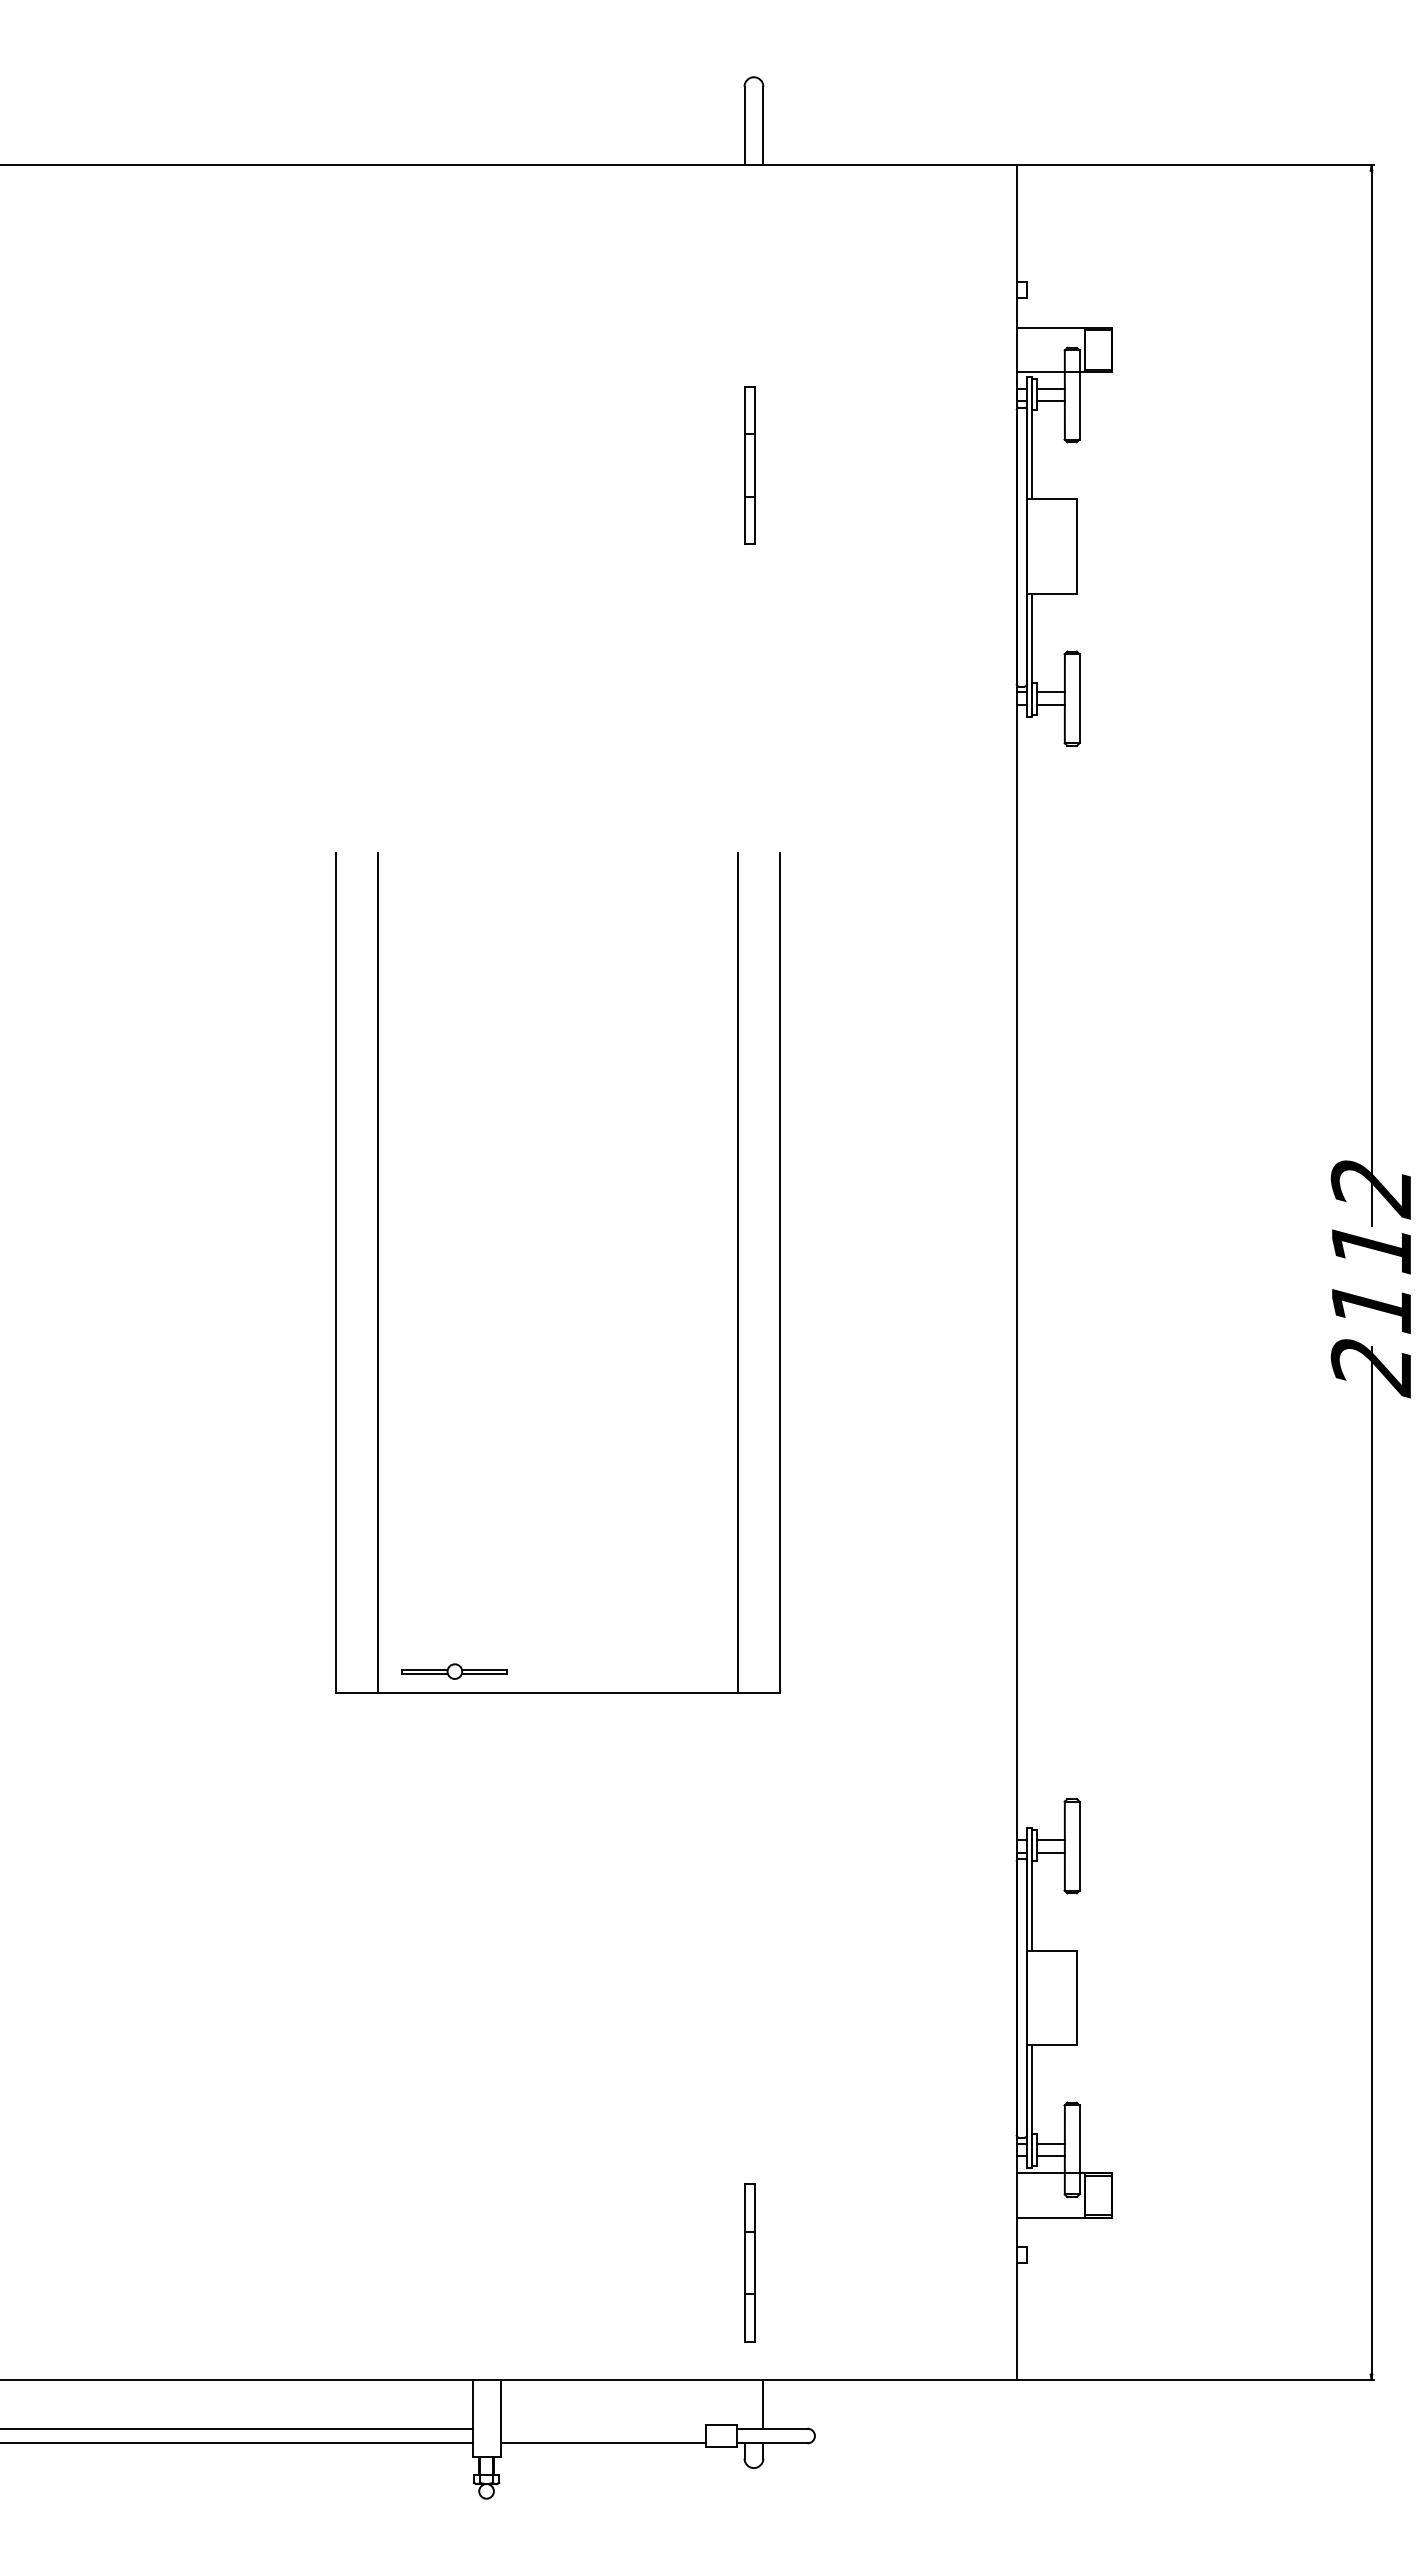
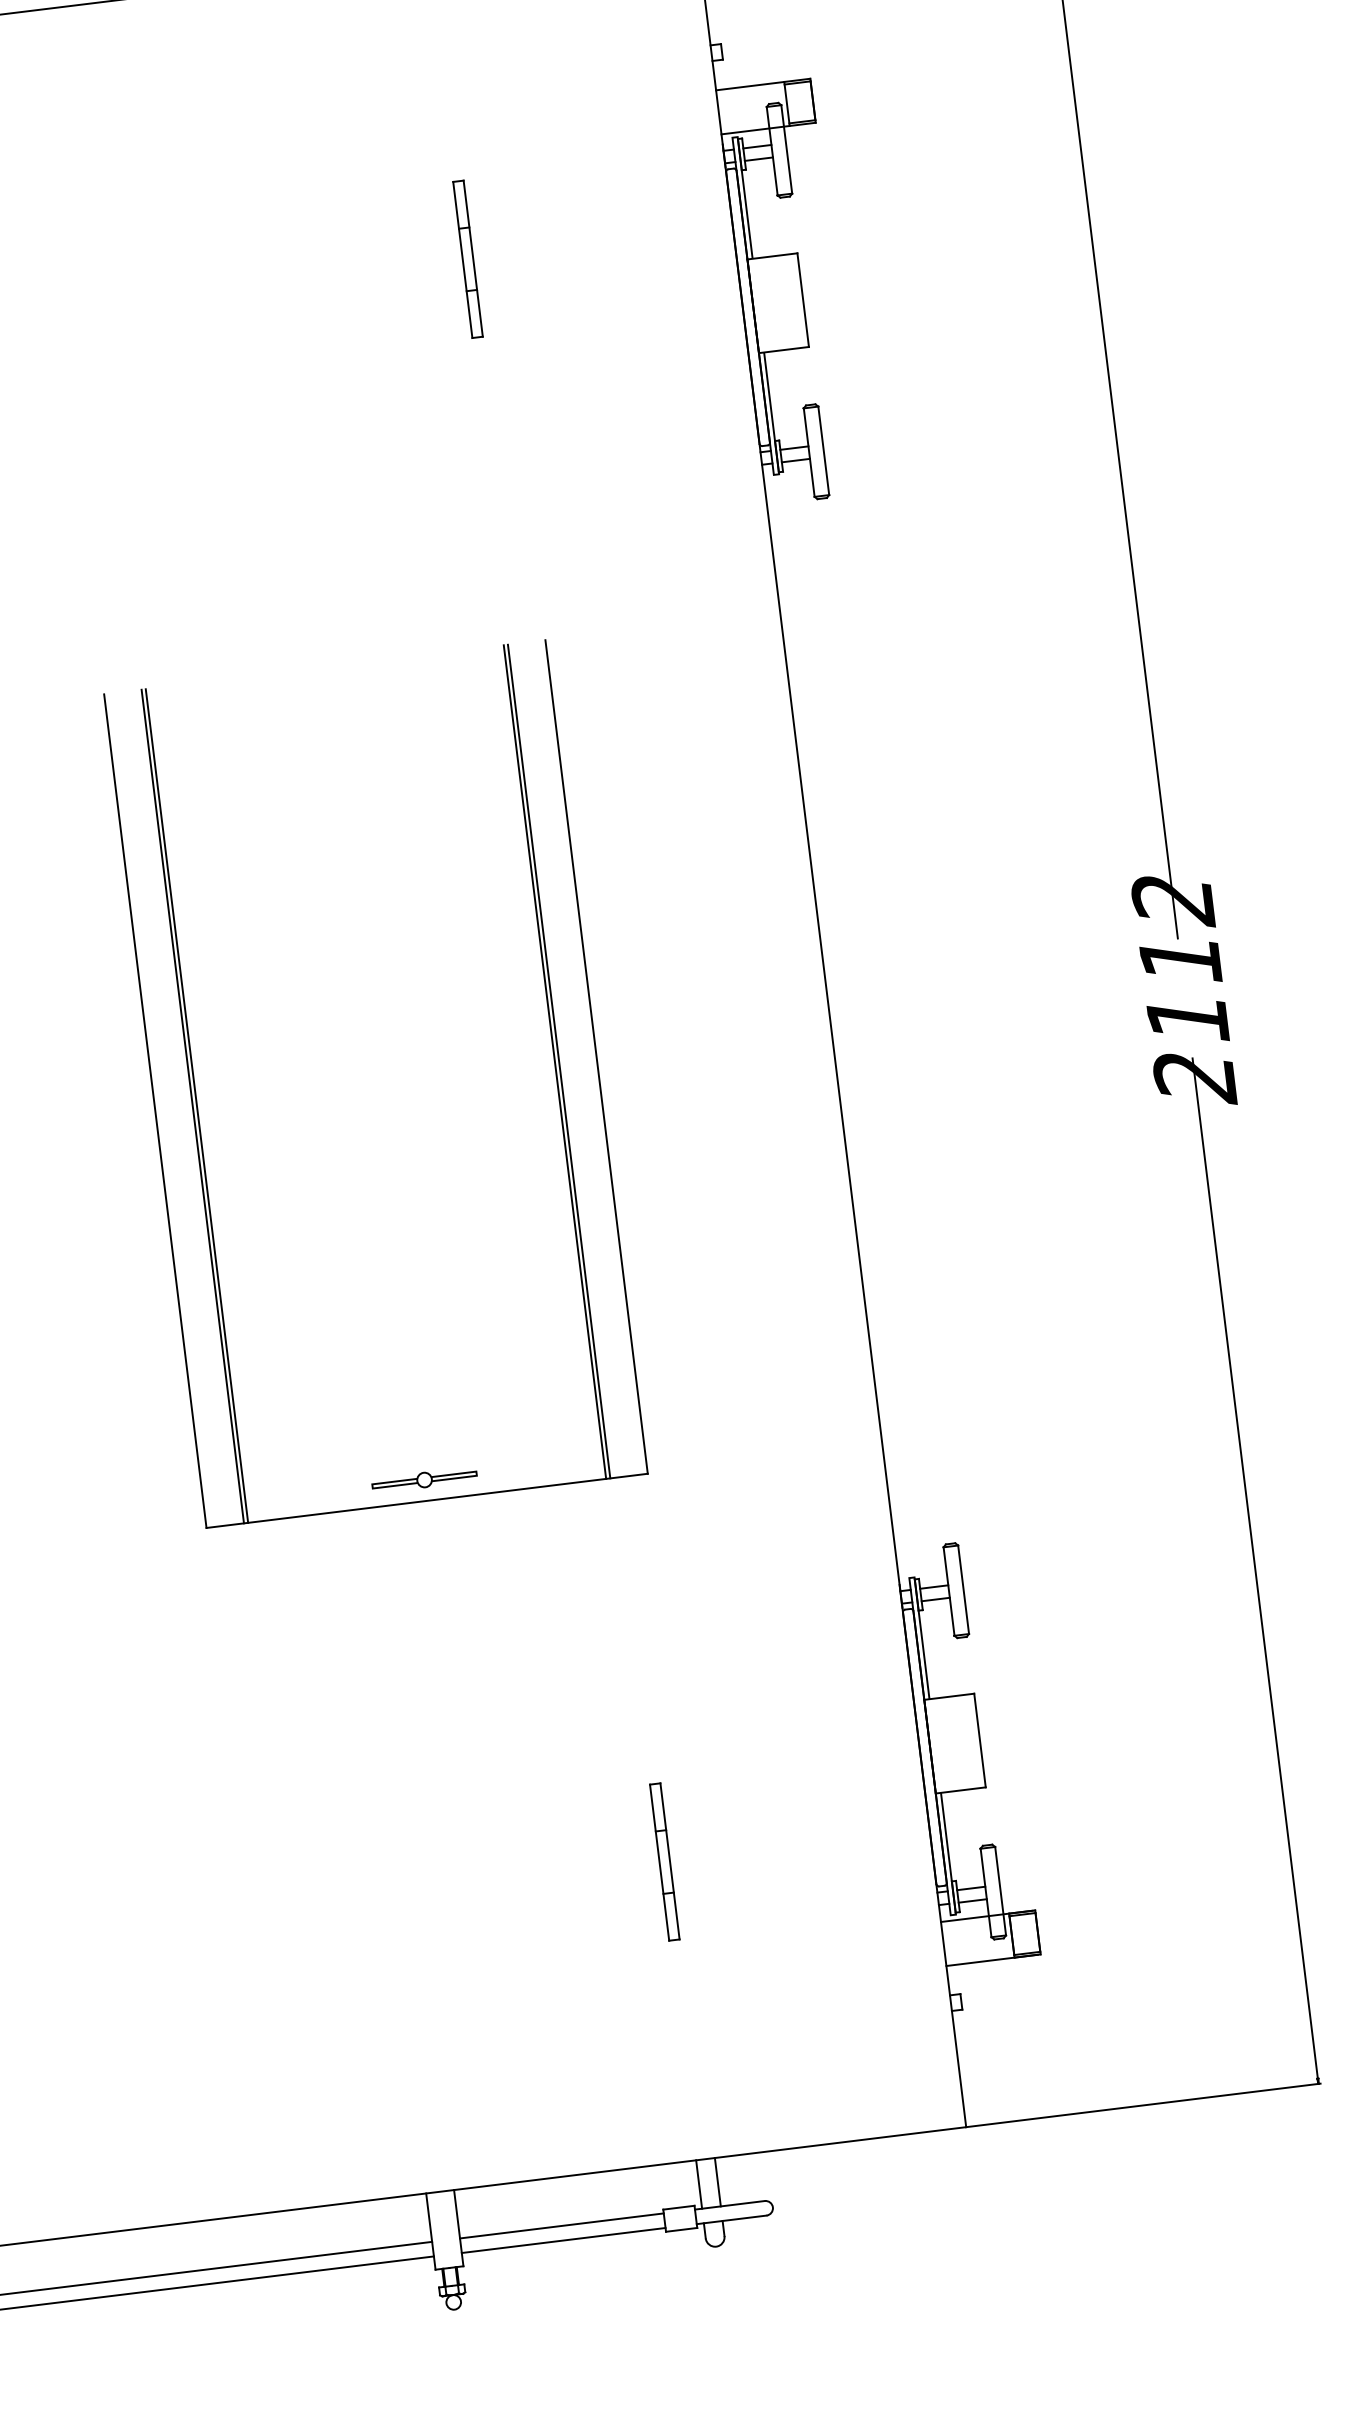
line: (373, 1272) -> (192, 1106), added
line: (742, 1272) -> (559, 1061), added
part: (454, 1671) -> (424, 1479), moved
part: (749, 2262) -> (664, 1861), moved
line: (744, 2403) -> (699, 2183), added
line: (602, 2428) -> (561, 2225), added

